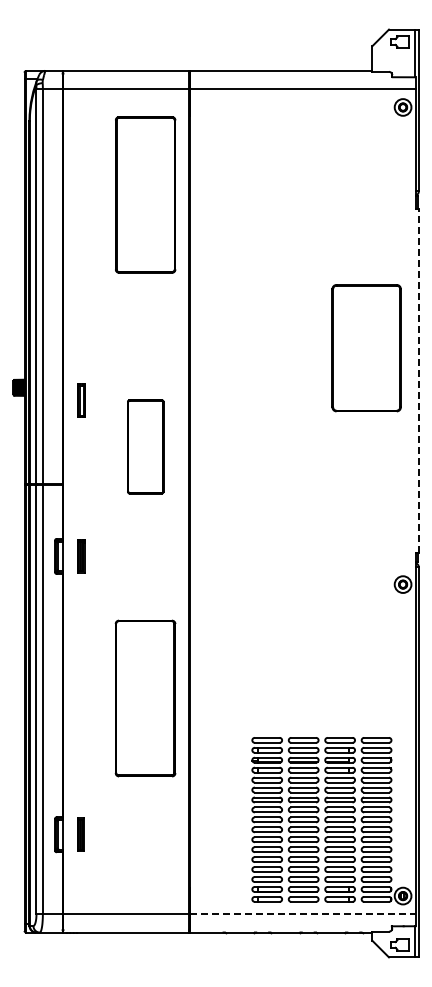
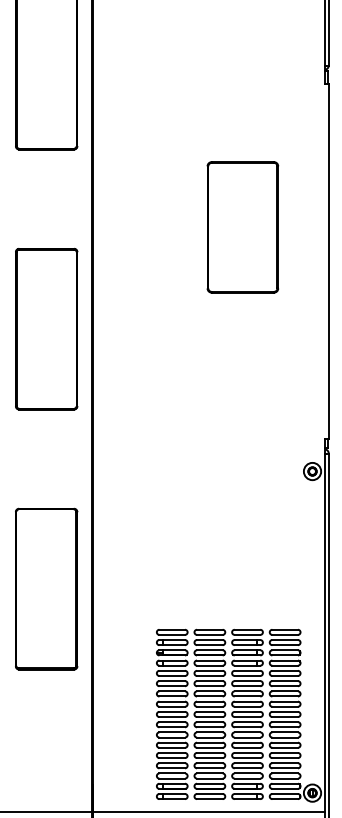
part: (366, 348) -> (242, 227), moved
line: (418, 381) -> (328, 261), dashed -> solid
part: (145, 446) -> (46, 328), size x1.67
line: (302, 914) -> (208, 812), dashed -> solid

